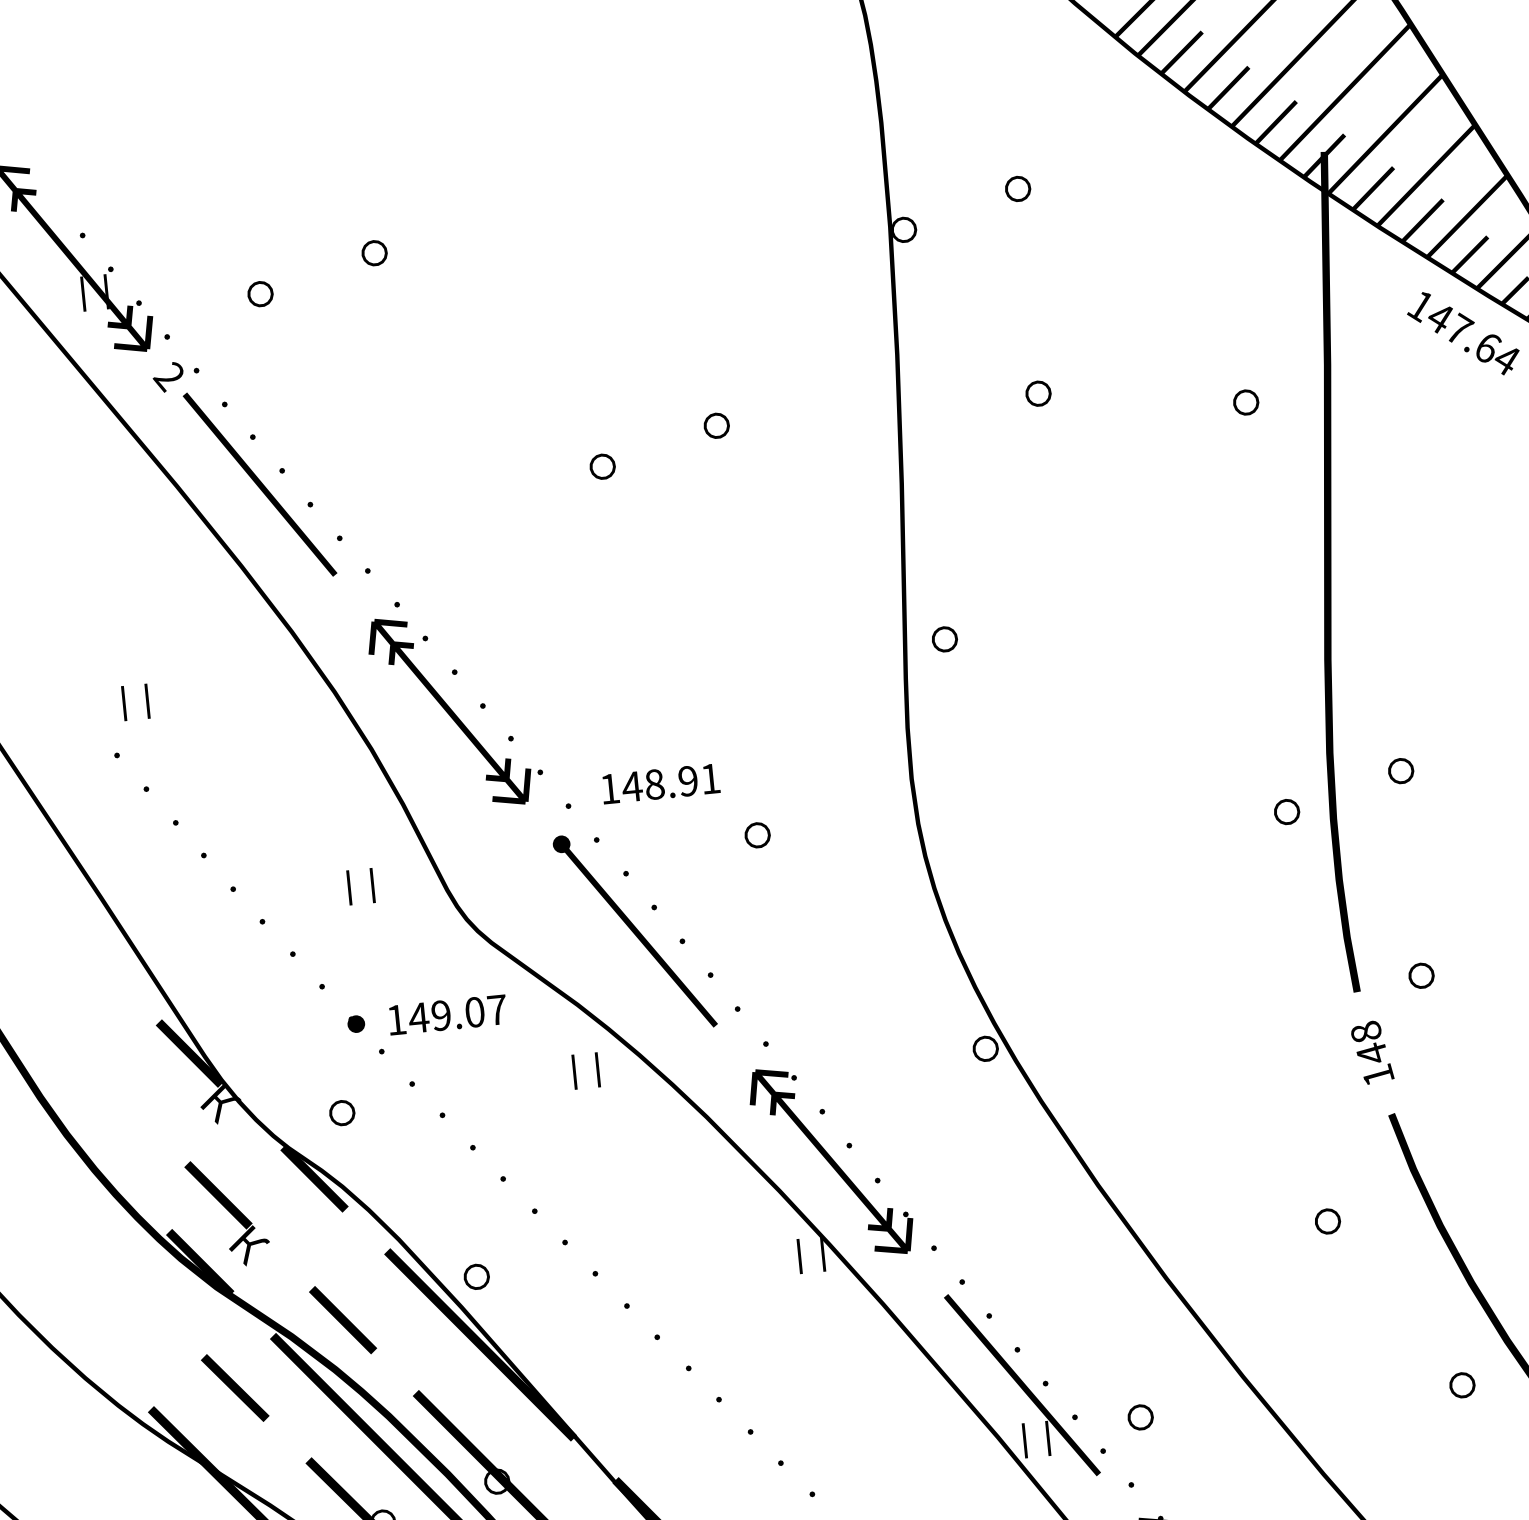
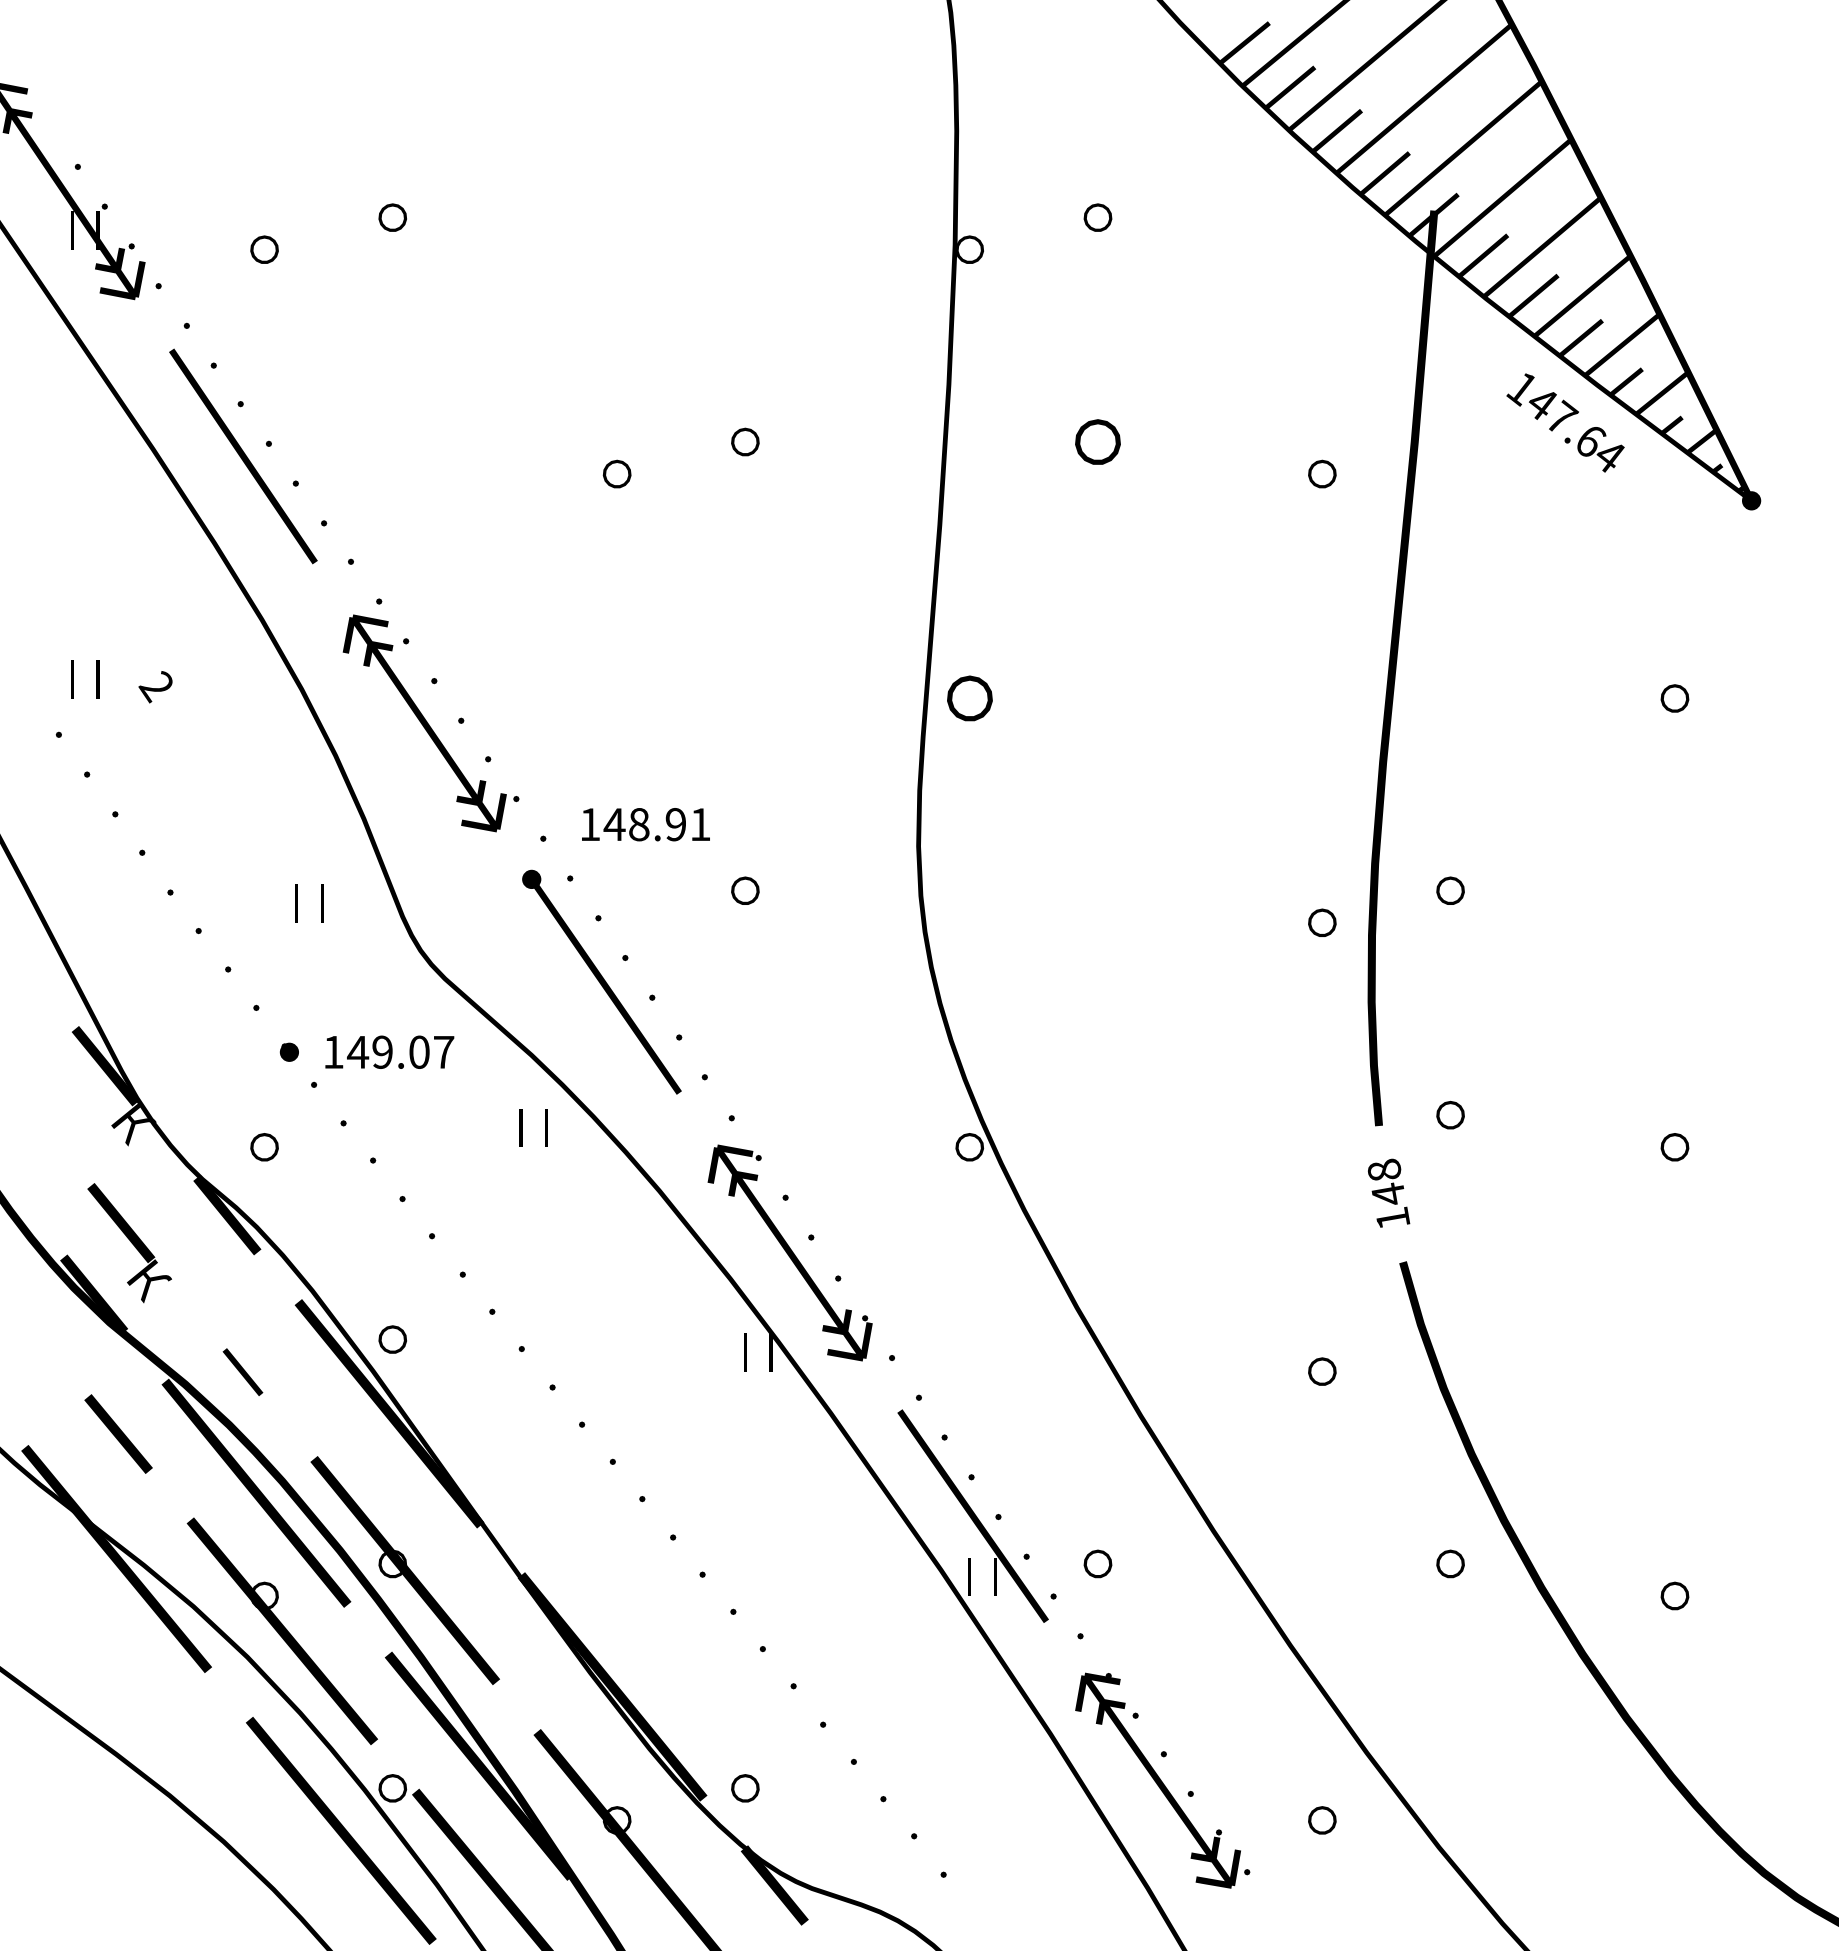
text: (168, 377) -> (155, 687), moved
part: (1038, 393) -> (1097, 441), size x1.6
part: (944, 639) -> (969, 698), size x1.6
part: (342, 1320) -> (242, 1372), size x0.6

